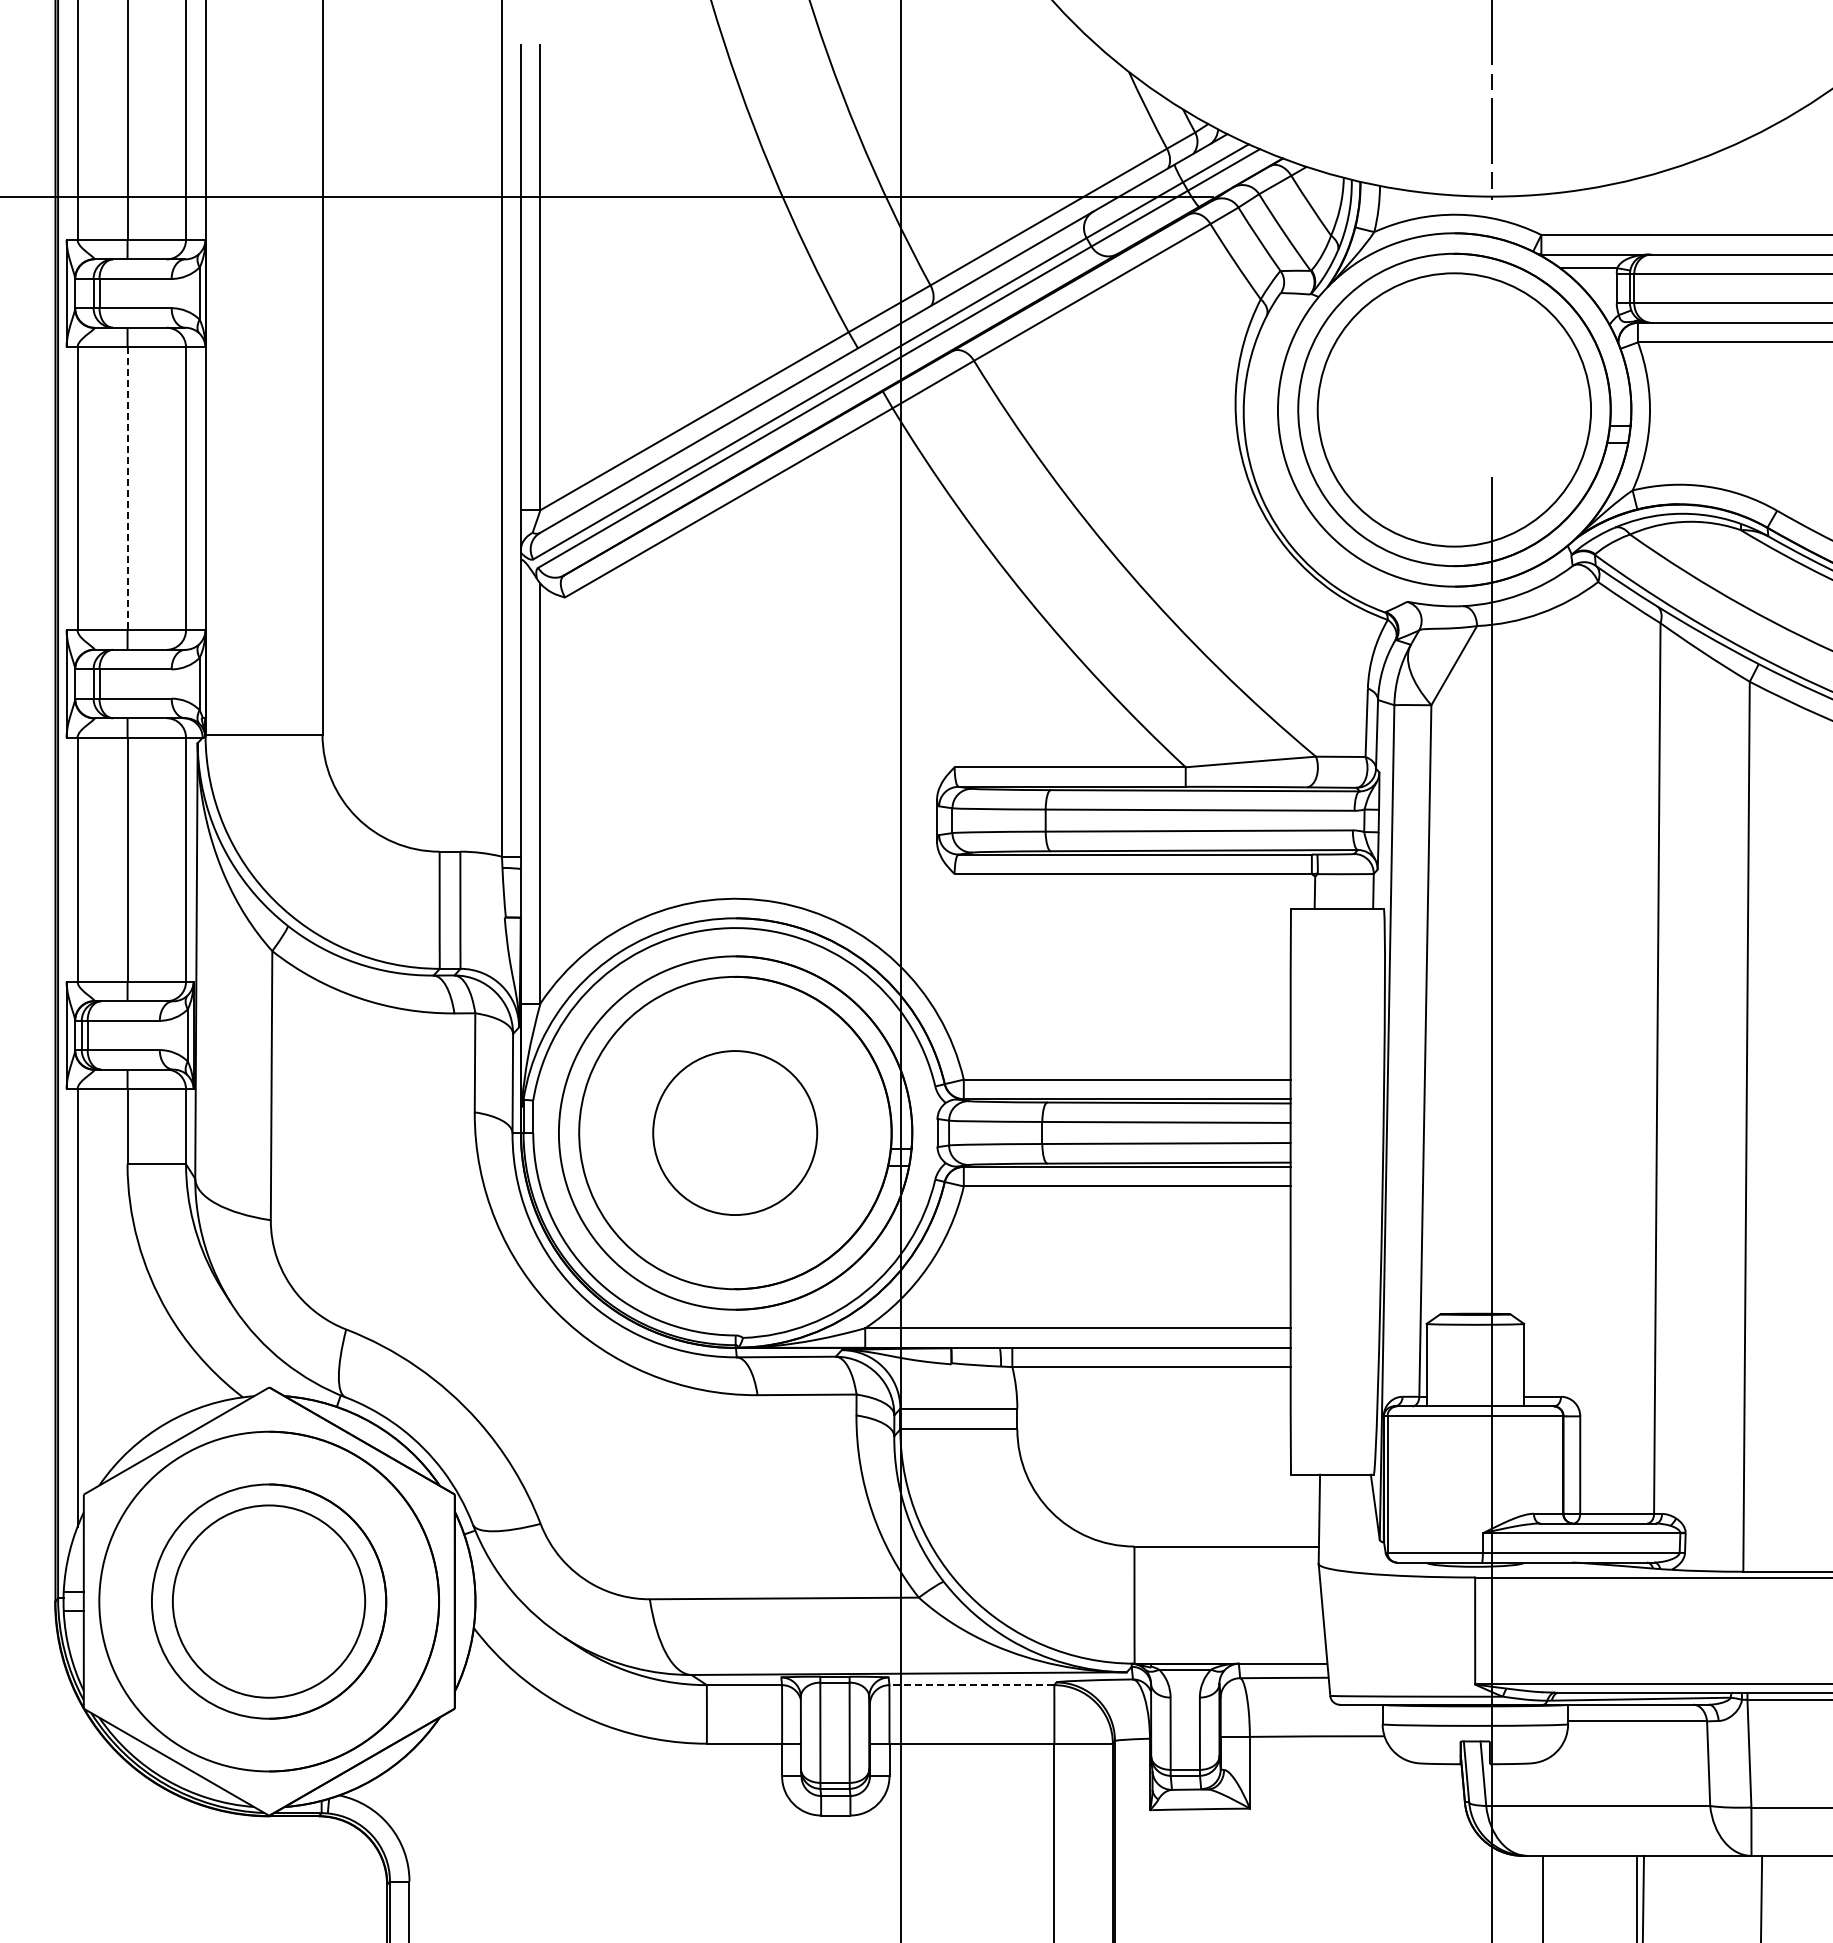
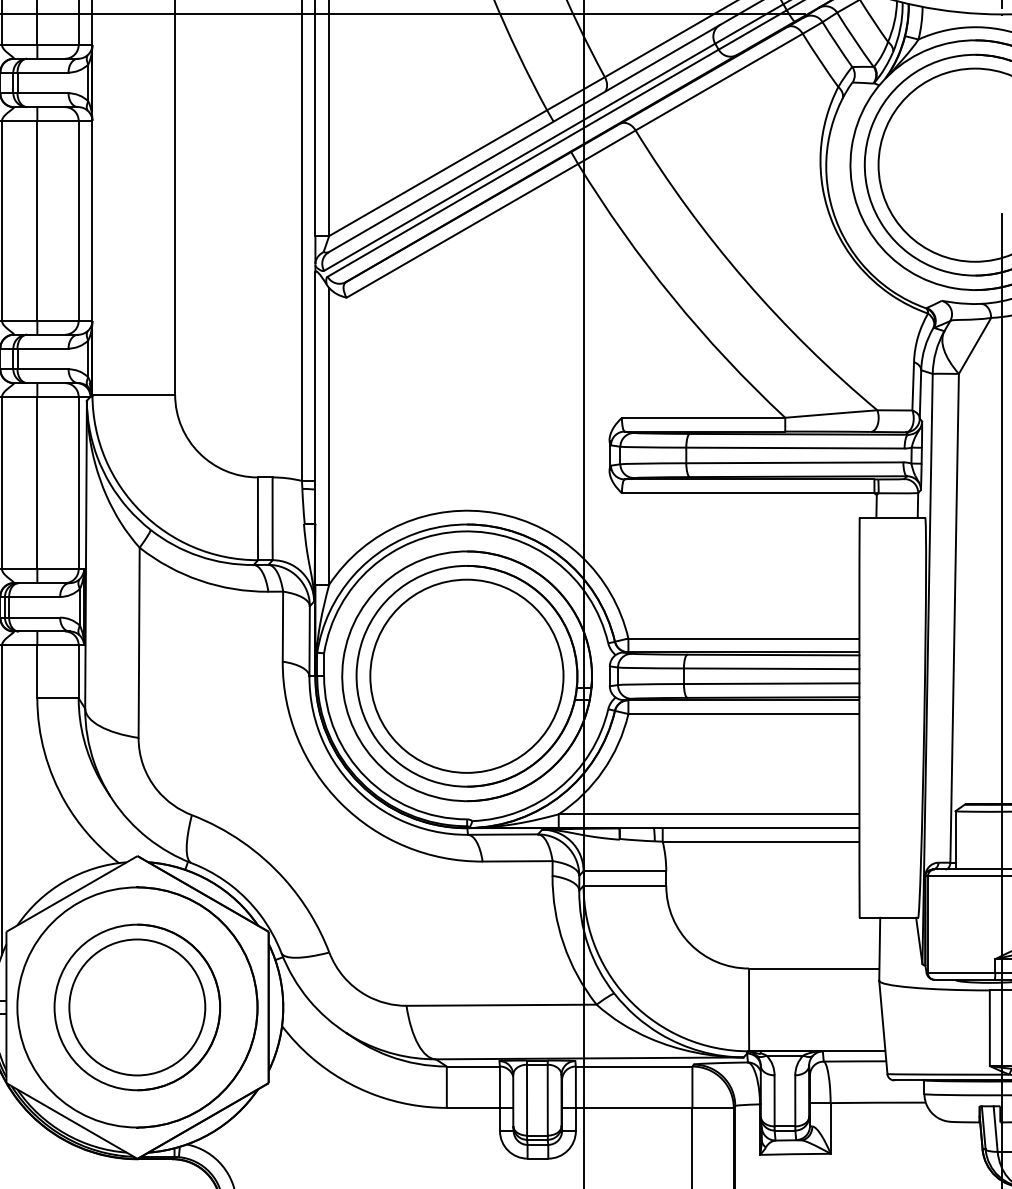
line: (127, 488) -> (37, 220), dashed -> solid
part: (734, 1132) -> (466, 675), size x1.67
line: (971, 1685) -> (633, 1066), dashed -> solid

